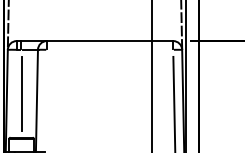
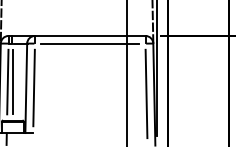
line: (110, 49) -> (90, 43), added
line: (15, 93) -> (7, 81), added
line: (45, 99) -> (33, 87), added

